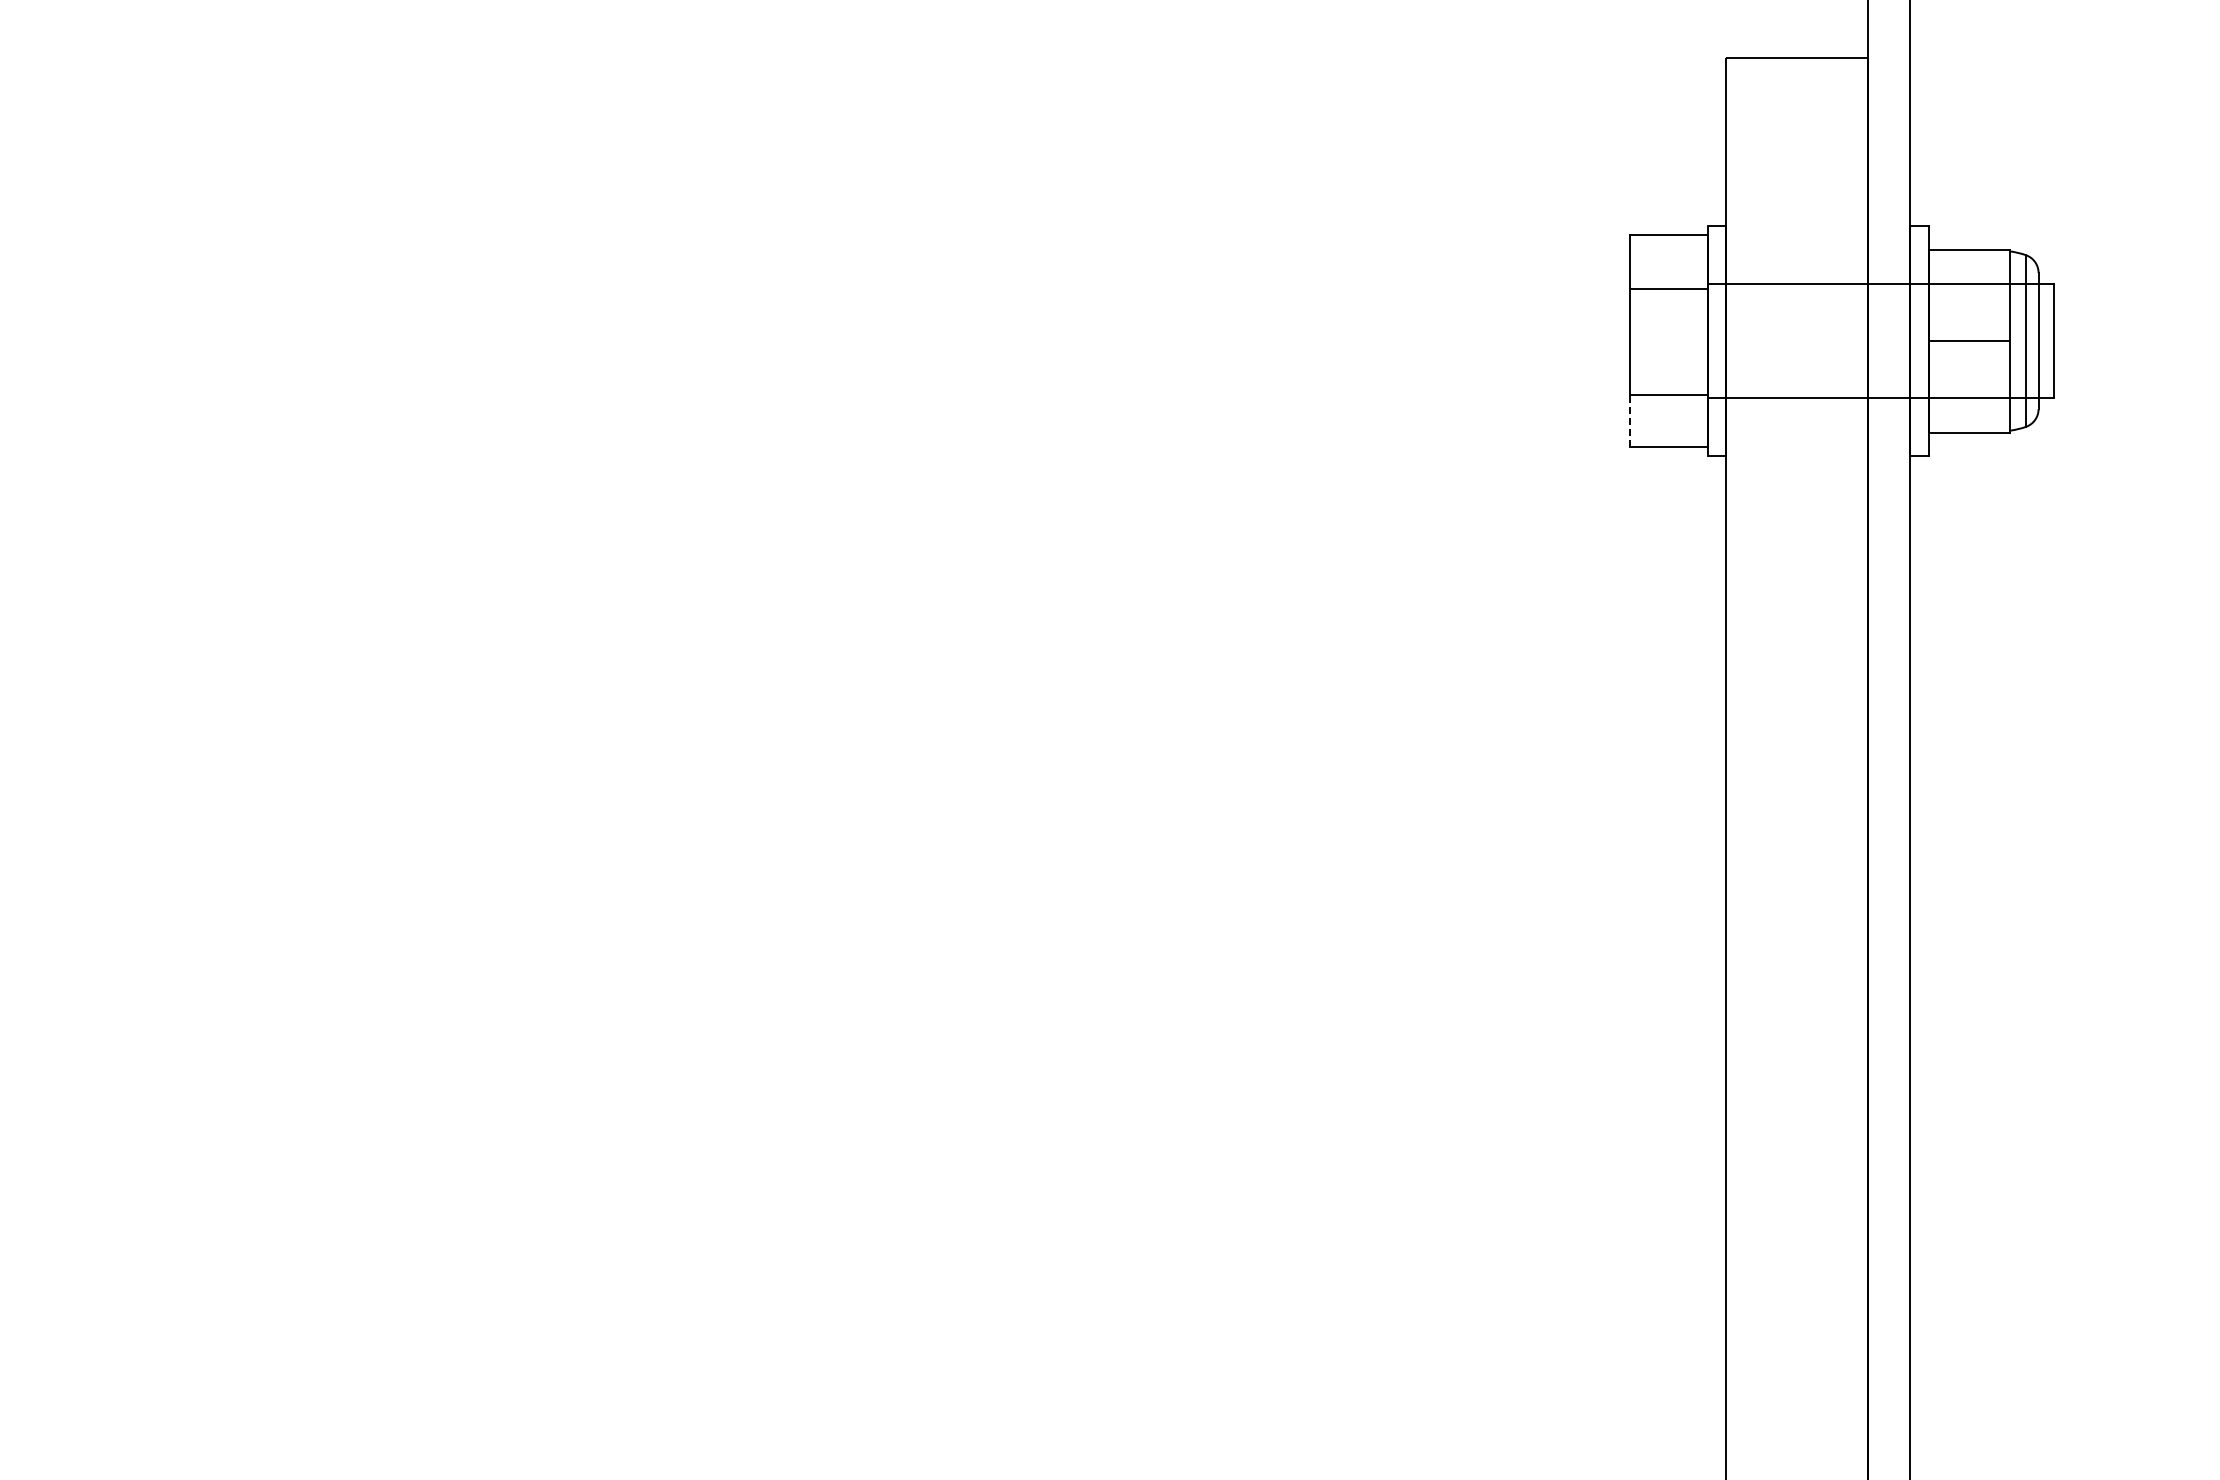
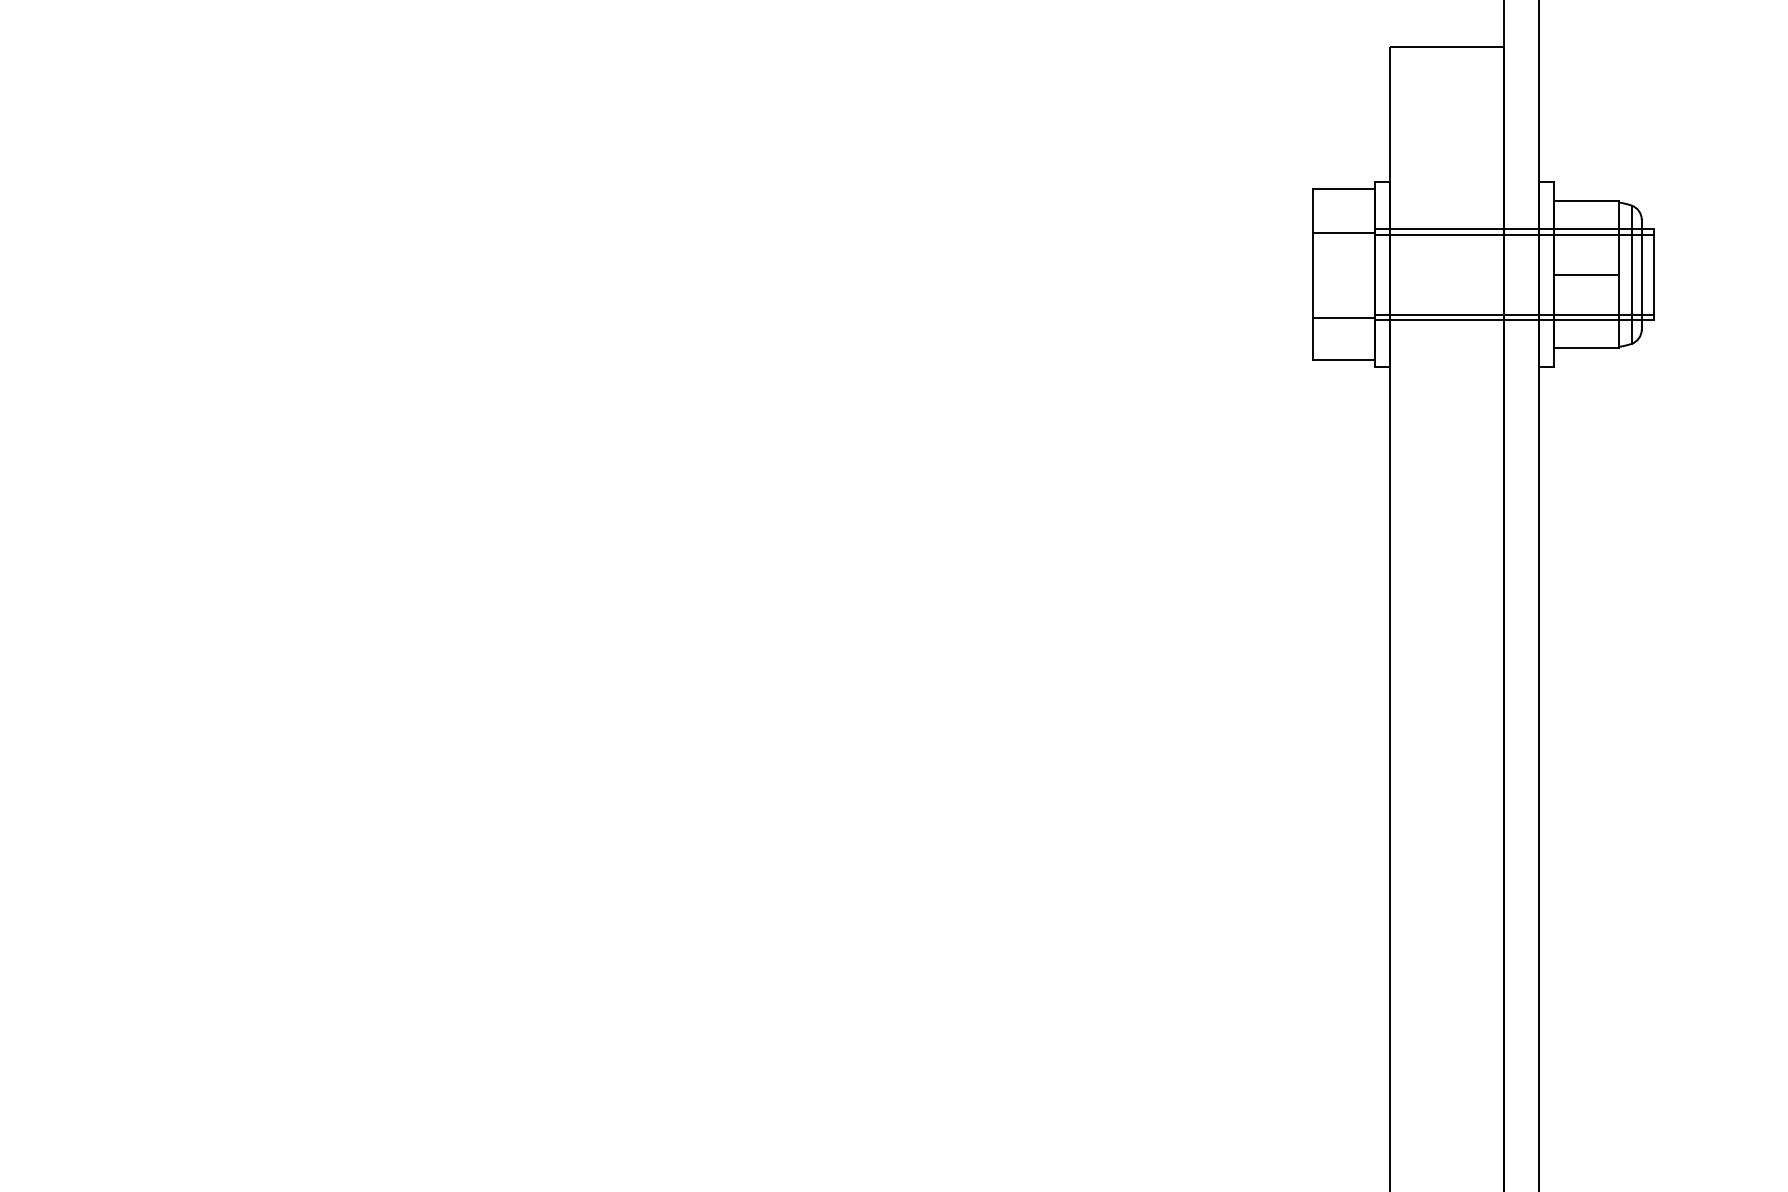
line: (1880, 291) -> (1514, 234), added
line: (1880, 390) -> (1514, 314), added
line: (1629, 420) -> (1312, 338), dashed -> solid

